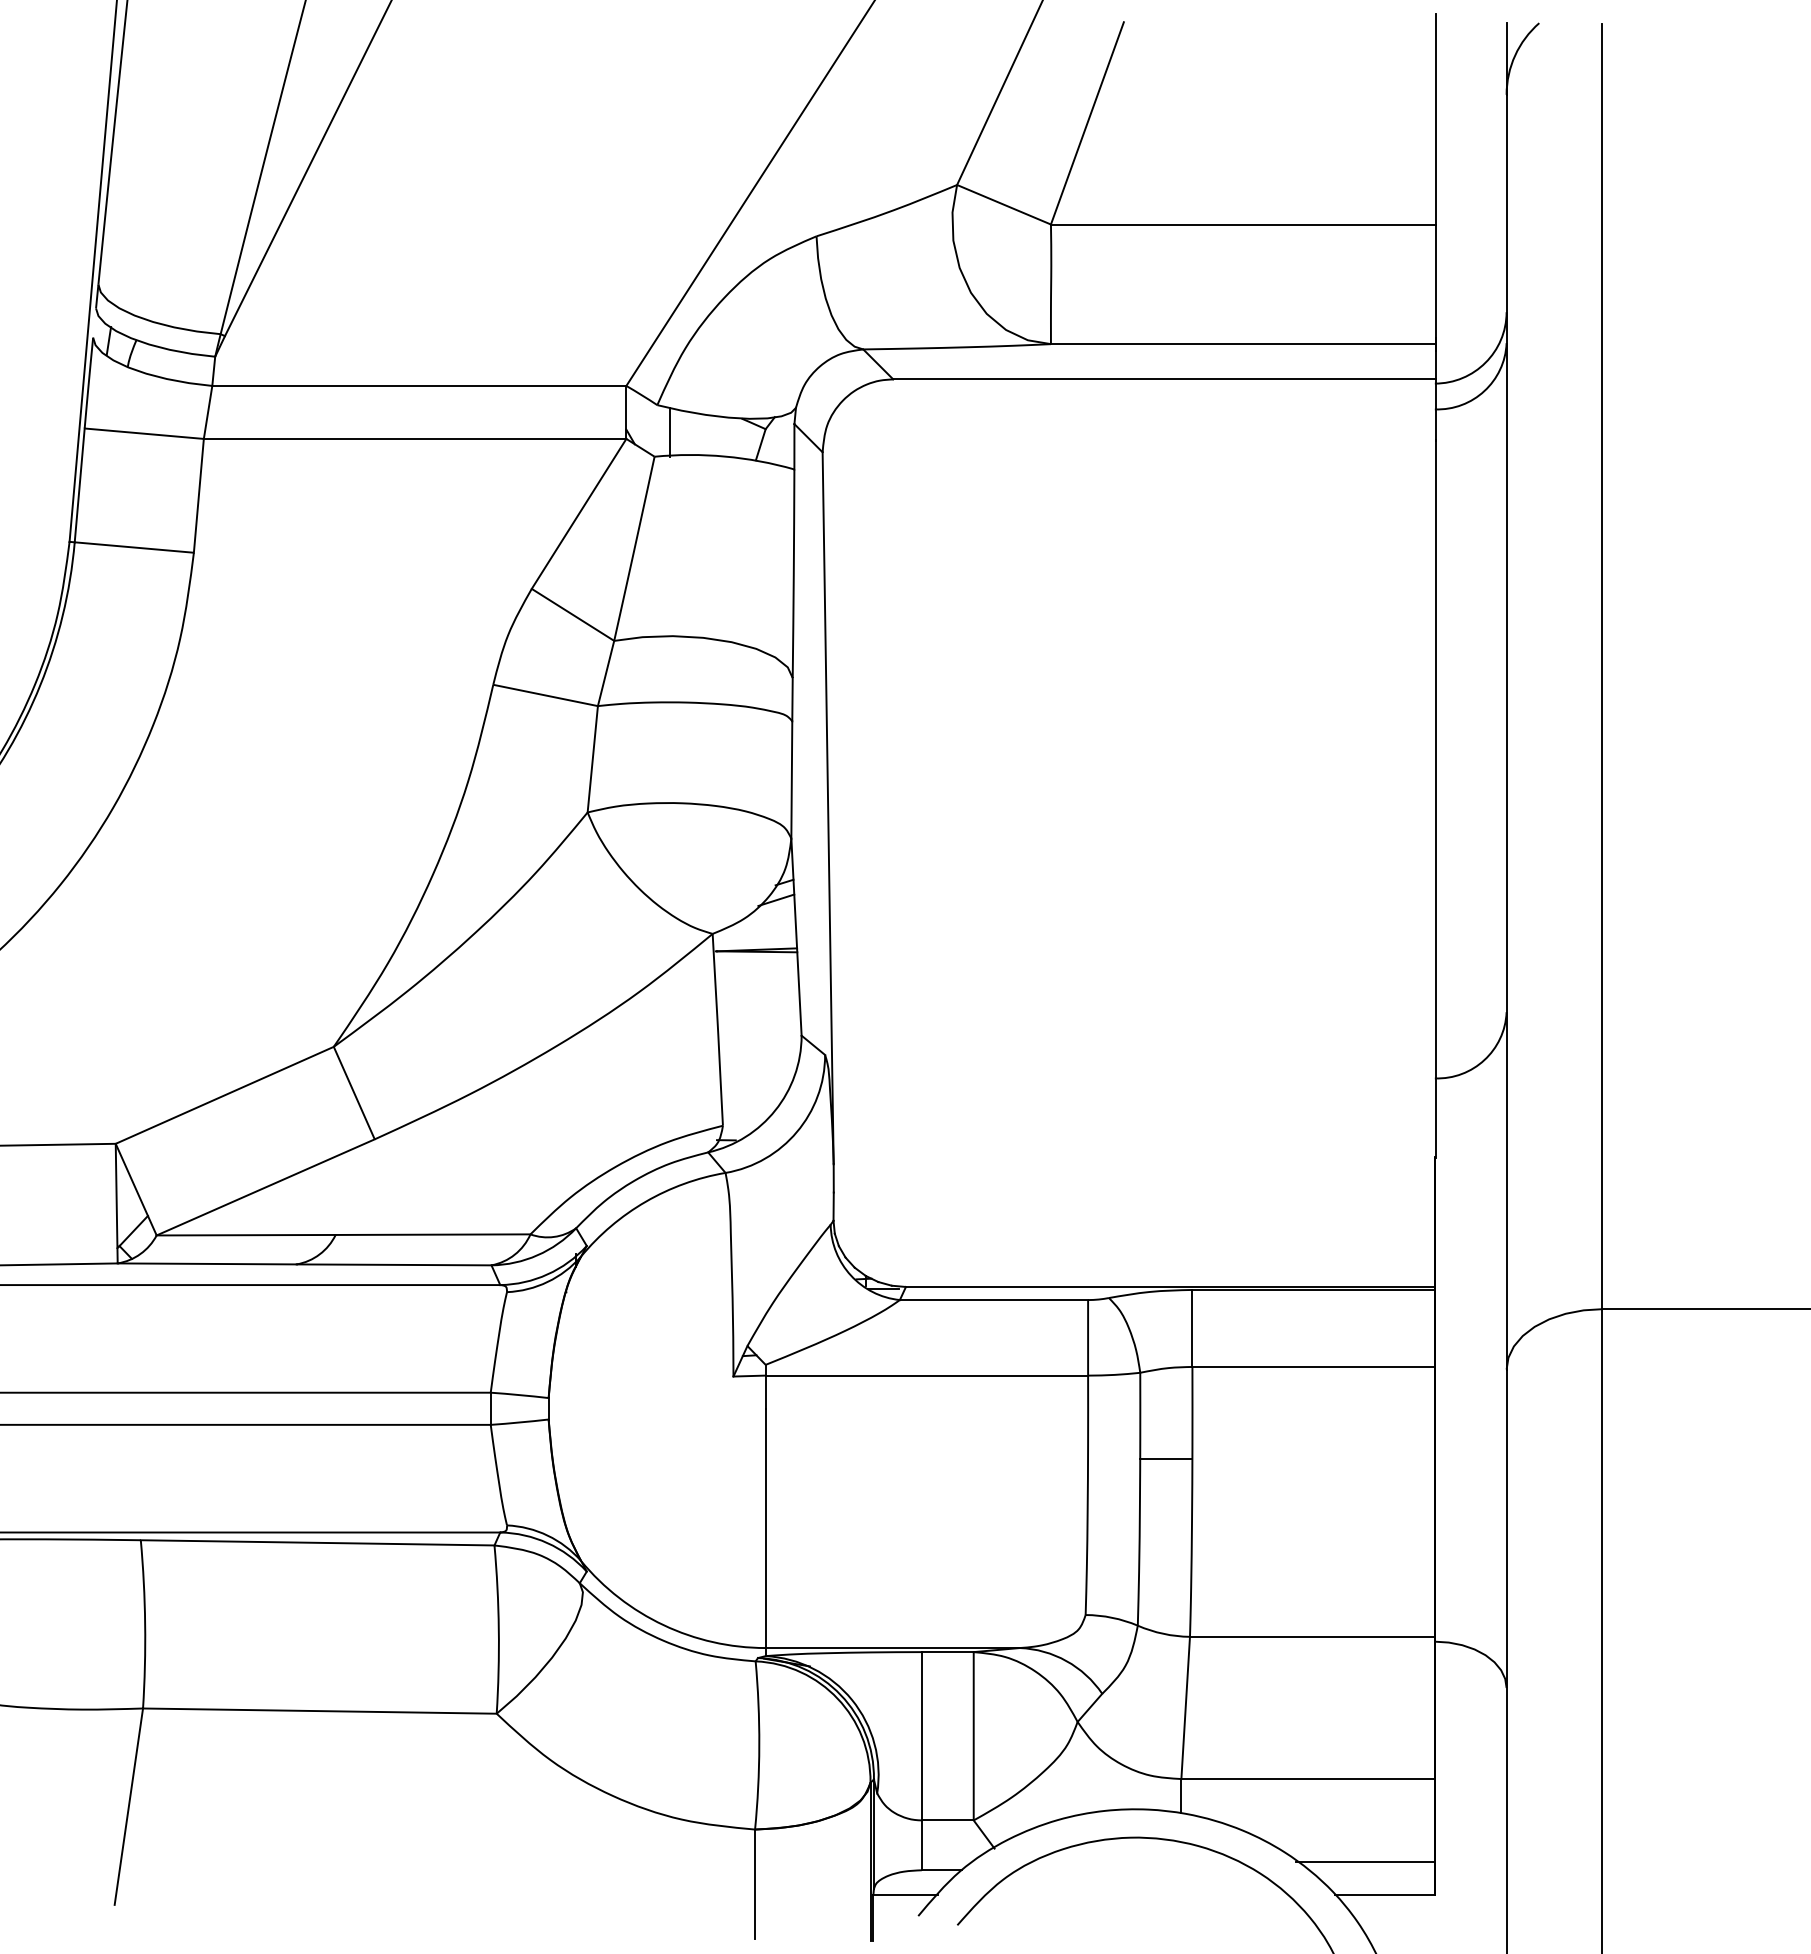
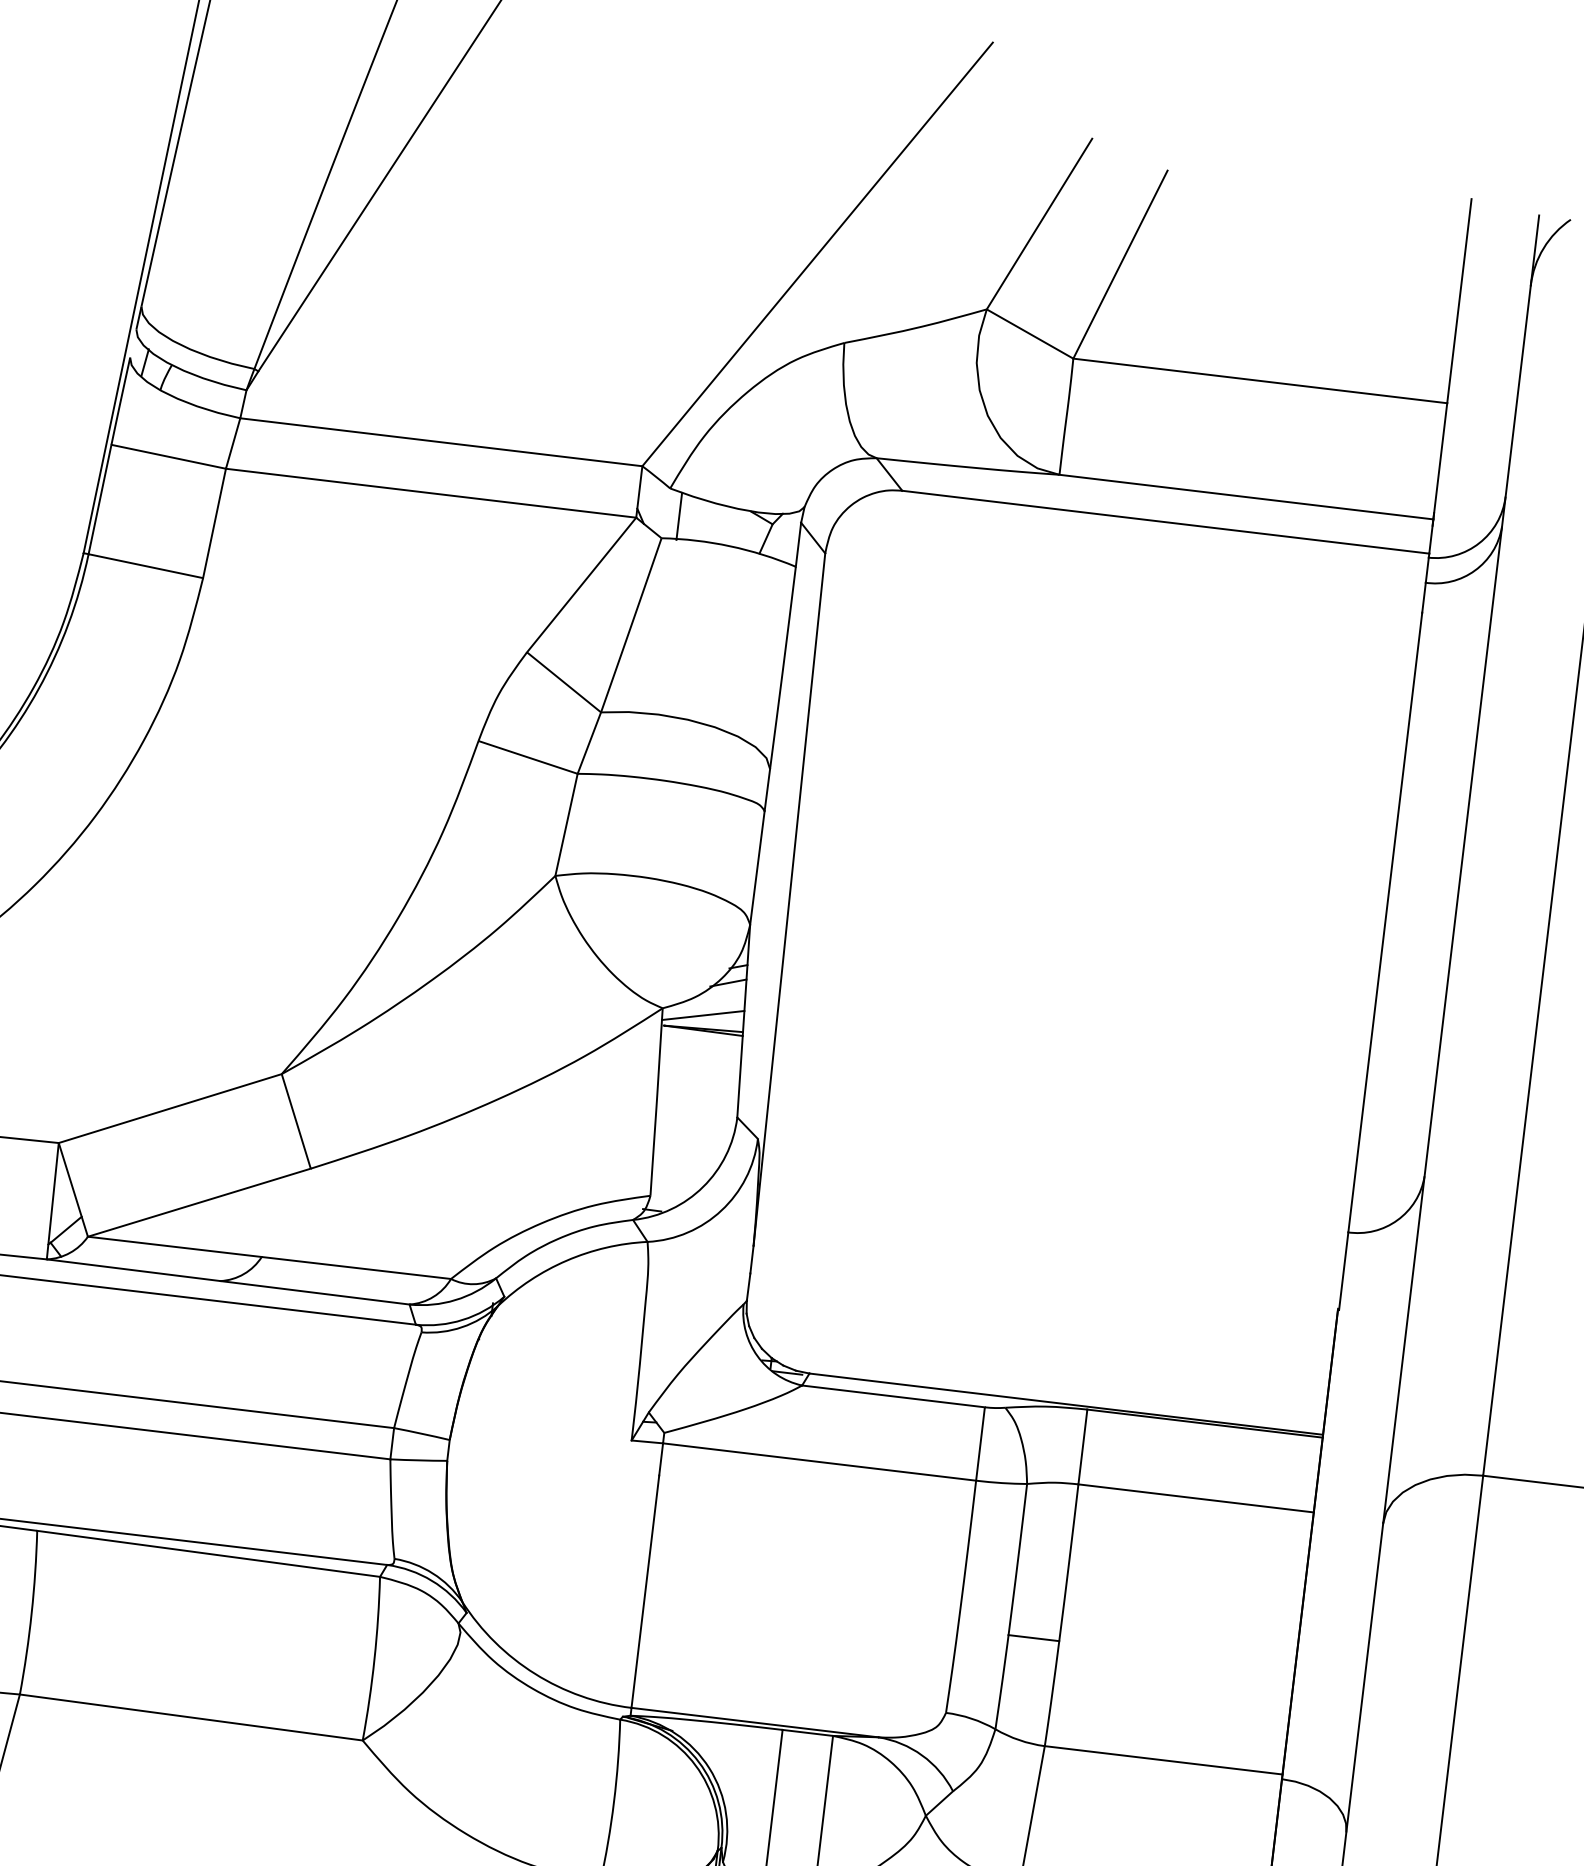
line: (754, 935) -> (703, 1014), added
line: (1165, 1459) -> (1033, 1638), moved

